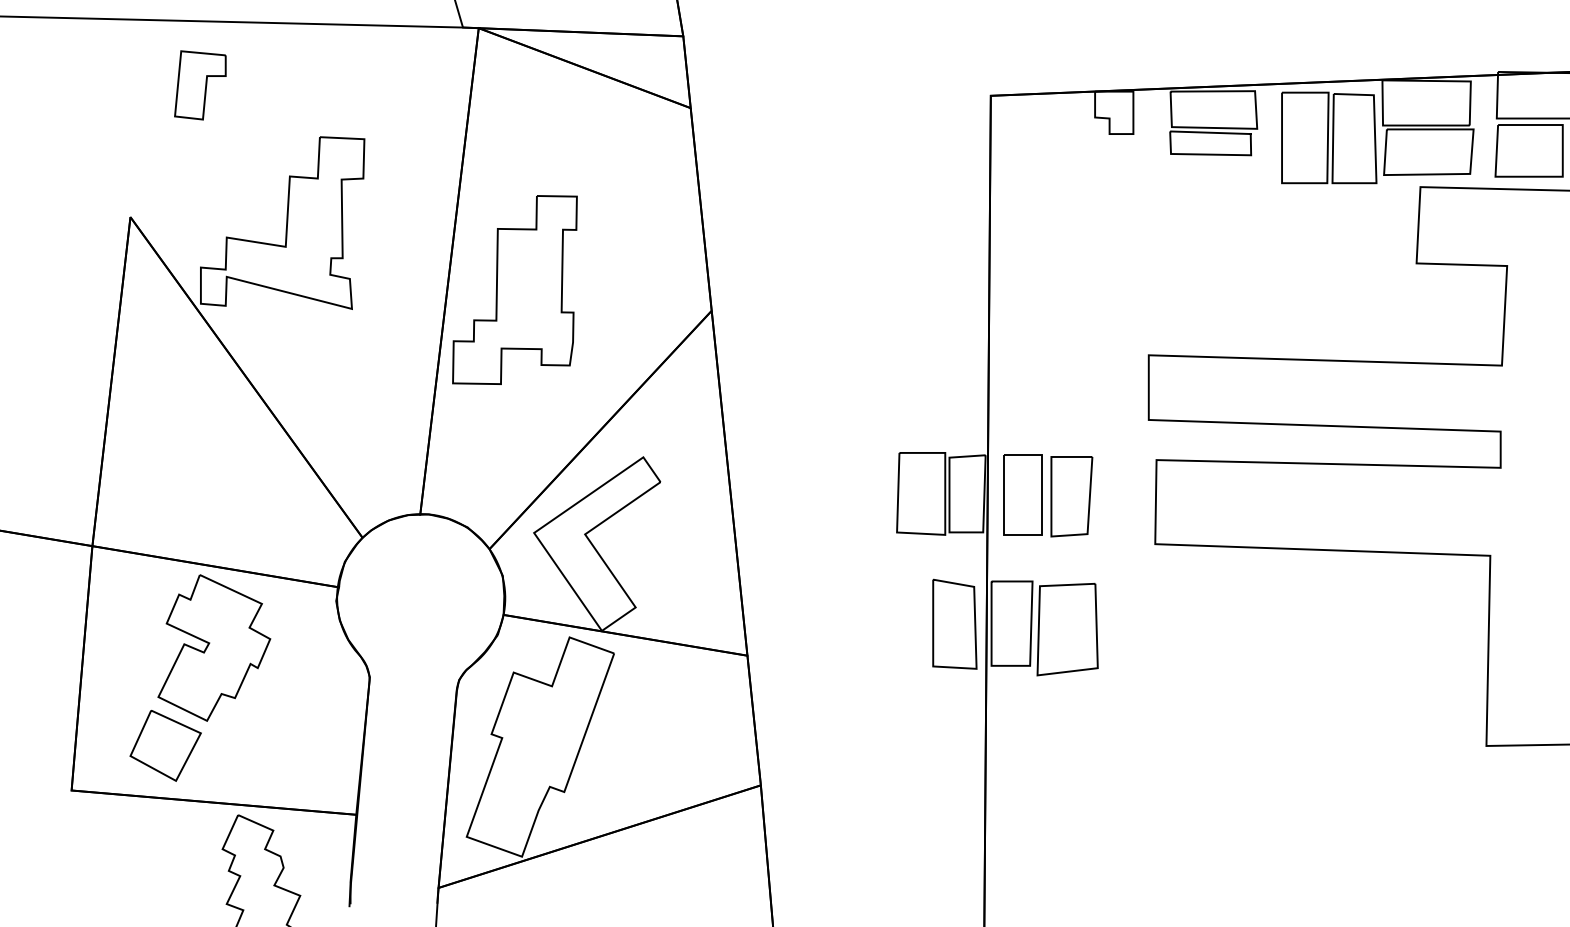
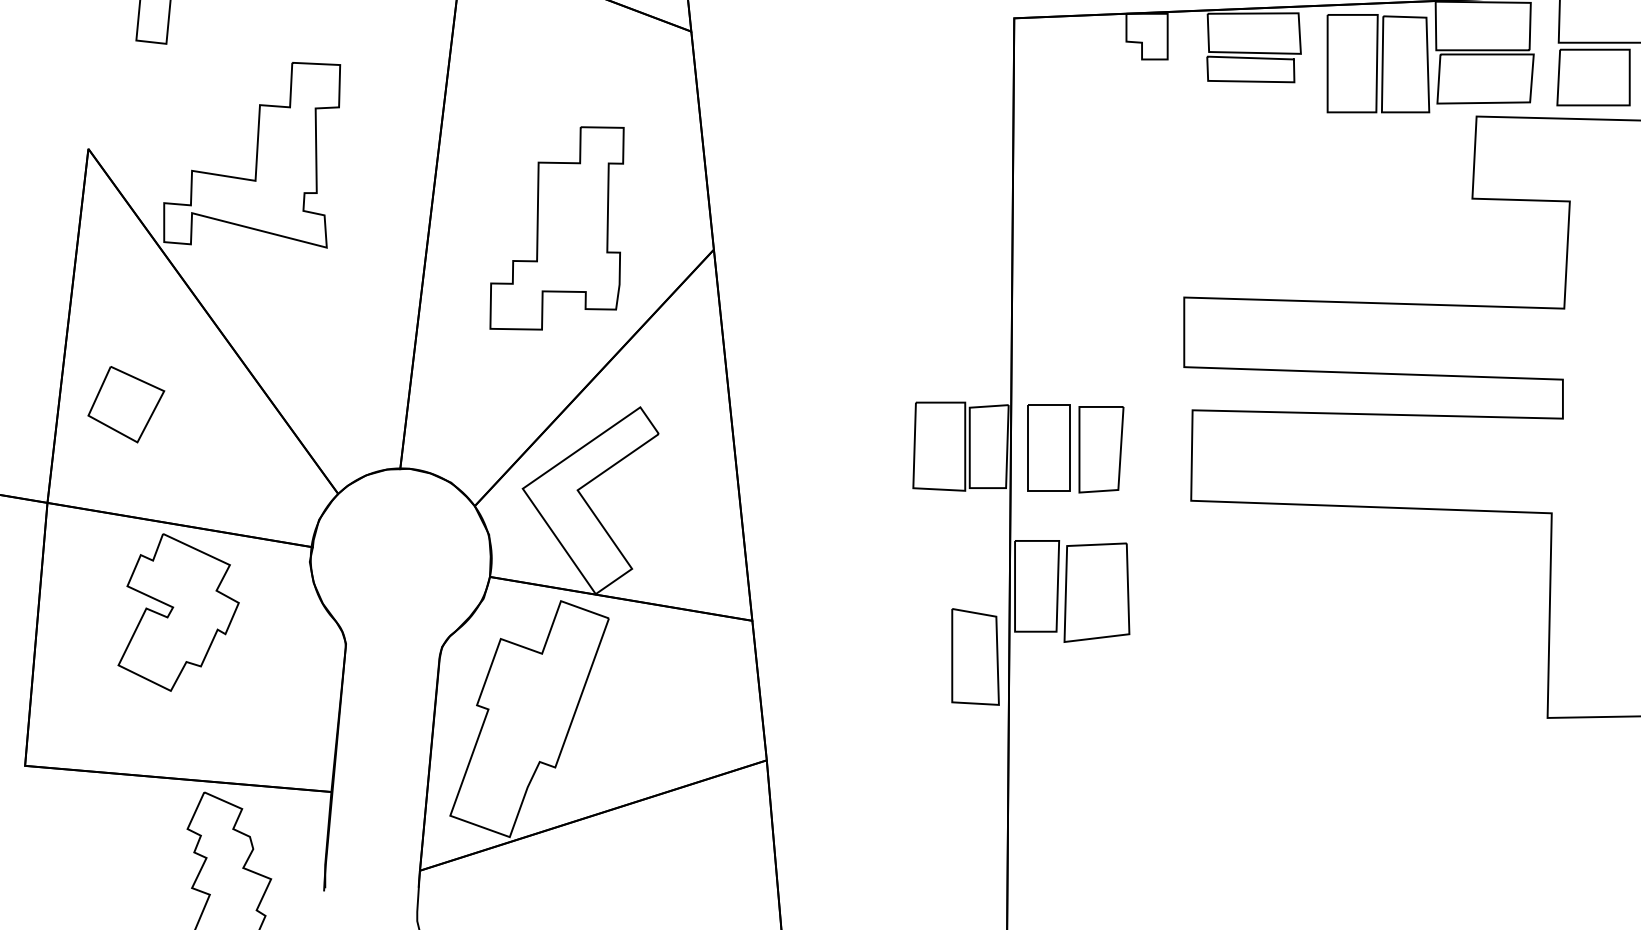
part: (514, 289) -> (556, 227), moved
part: (954, 623) -> (975, 656), moved
part: (165, 745) -> (126, 404), moved

